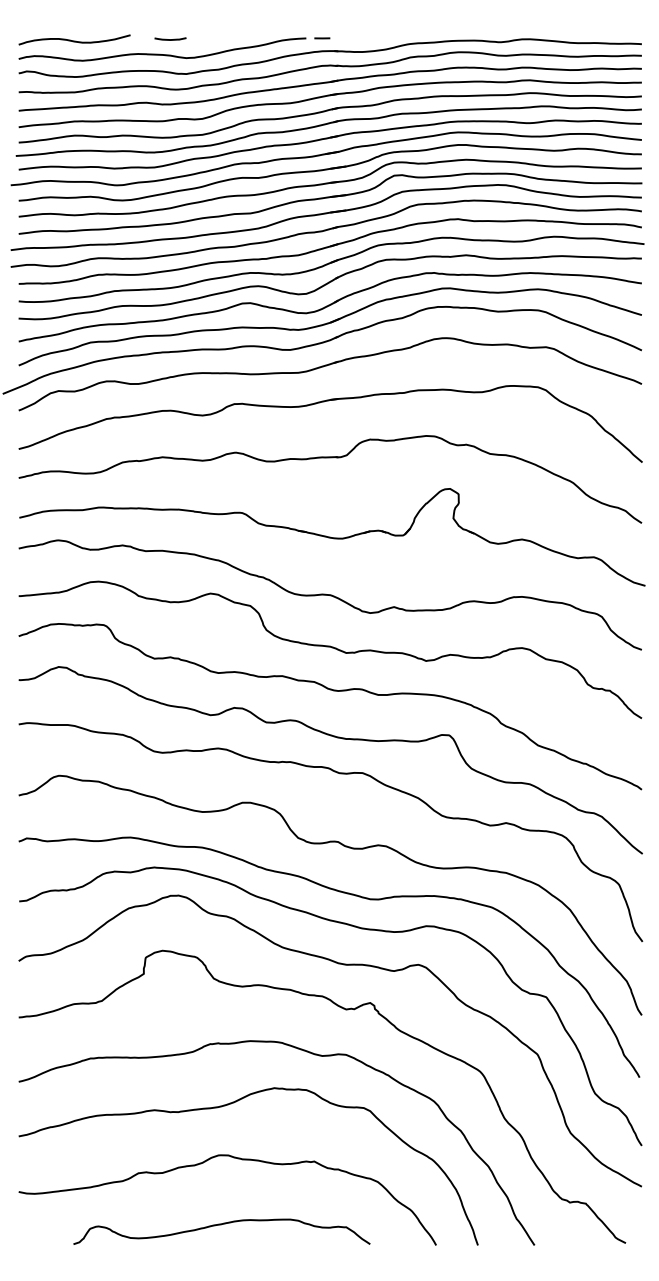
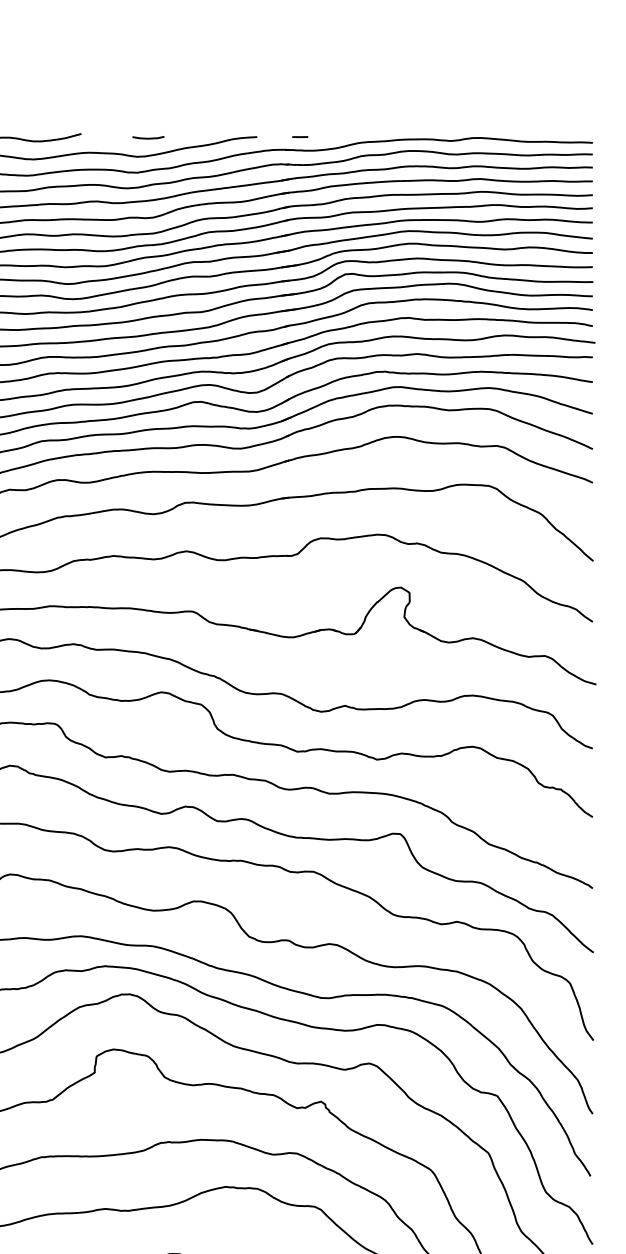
line: (322, 38) -> (300, 137), moved
line: (170, 39) -> (148, 138), moved

